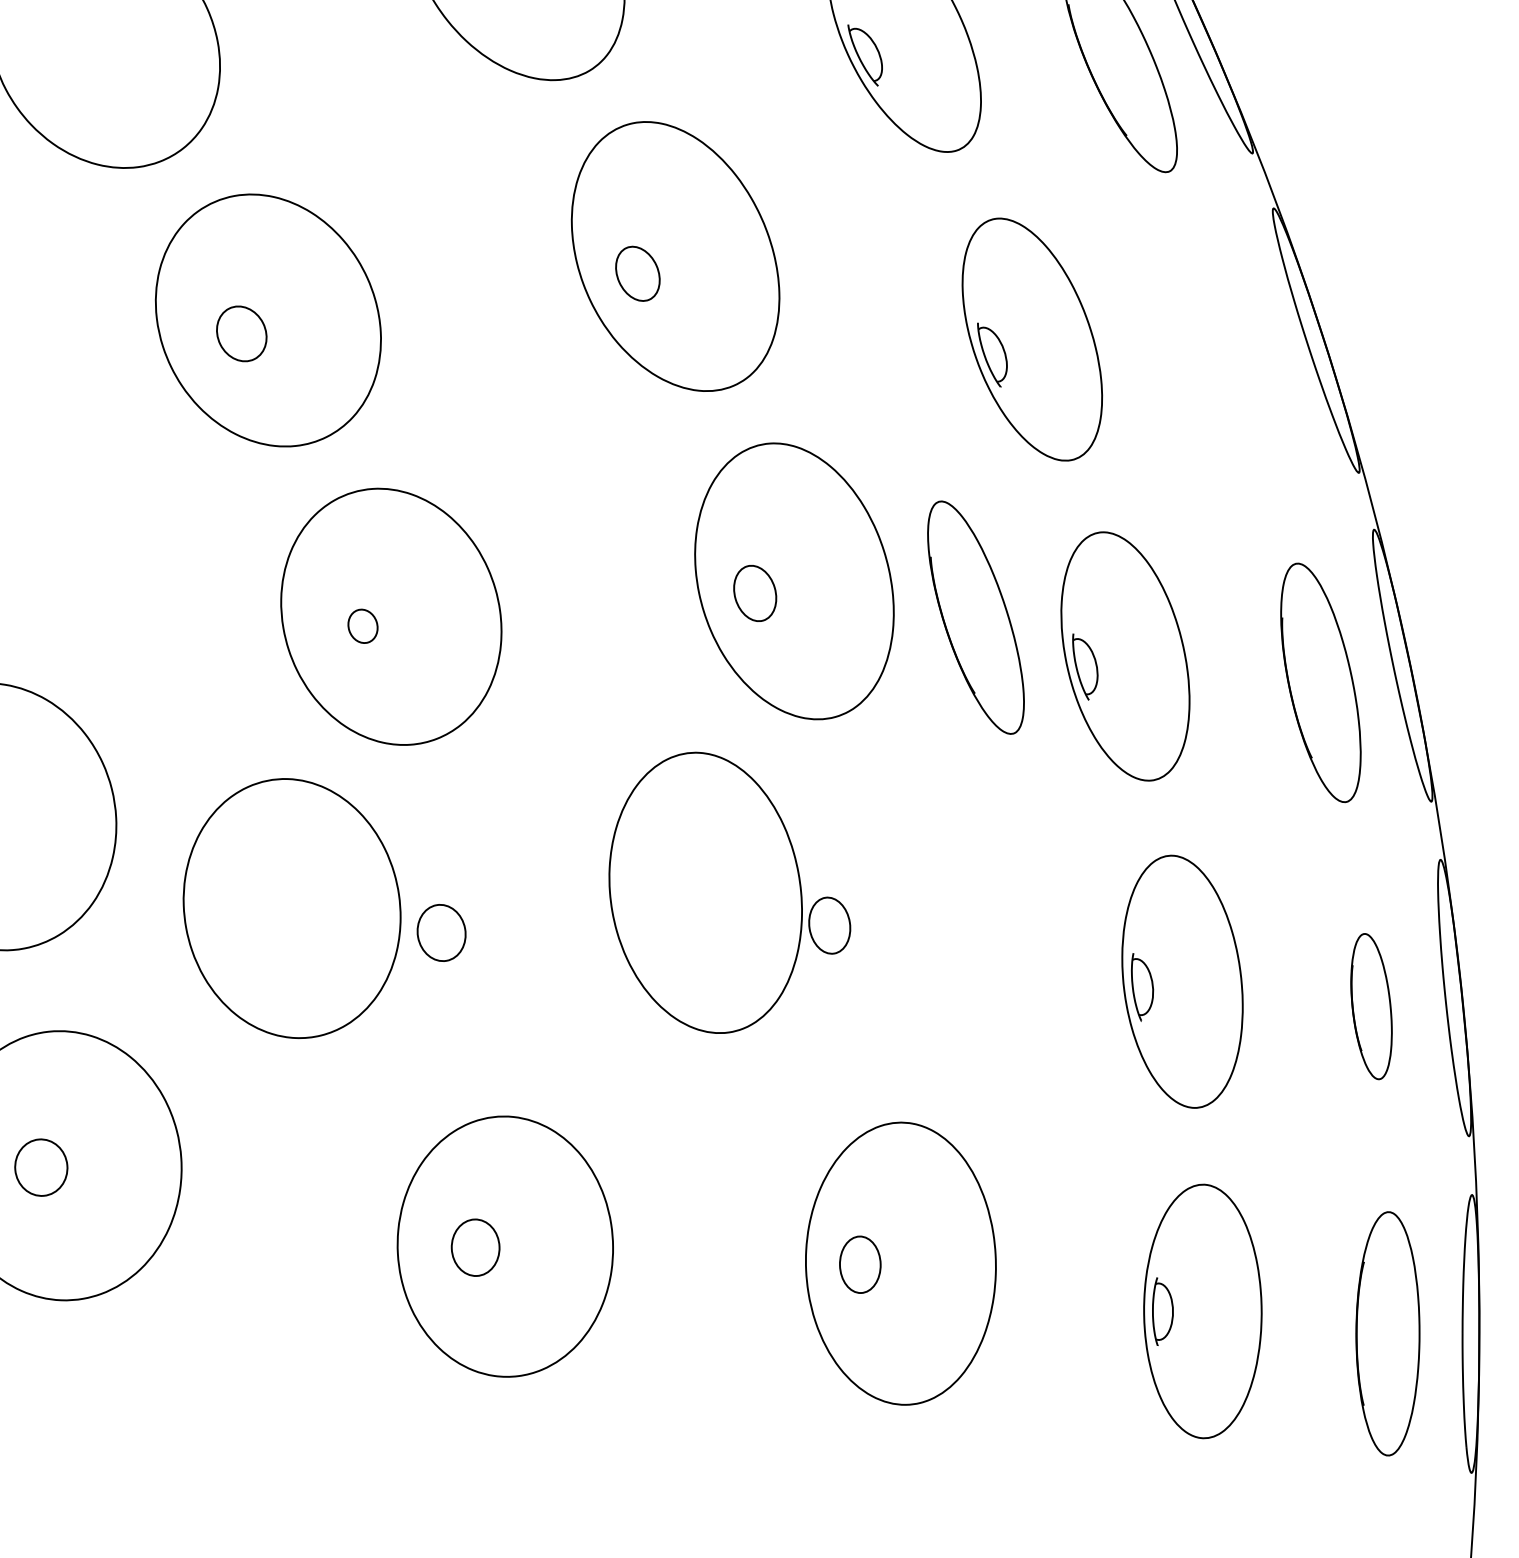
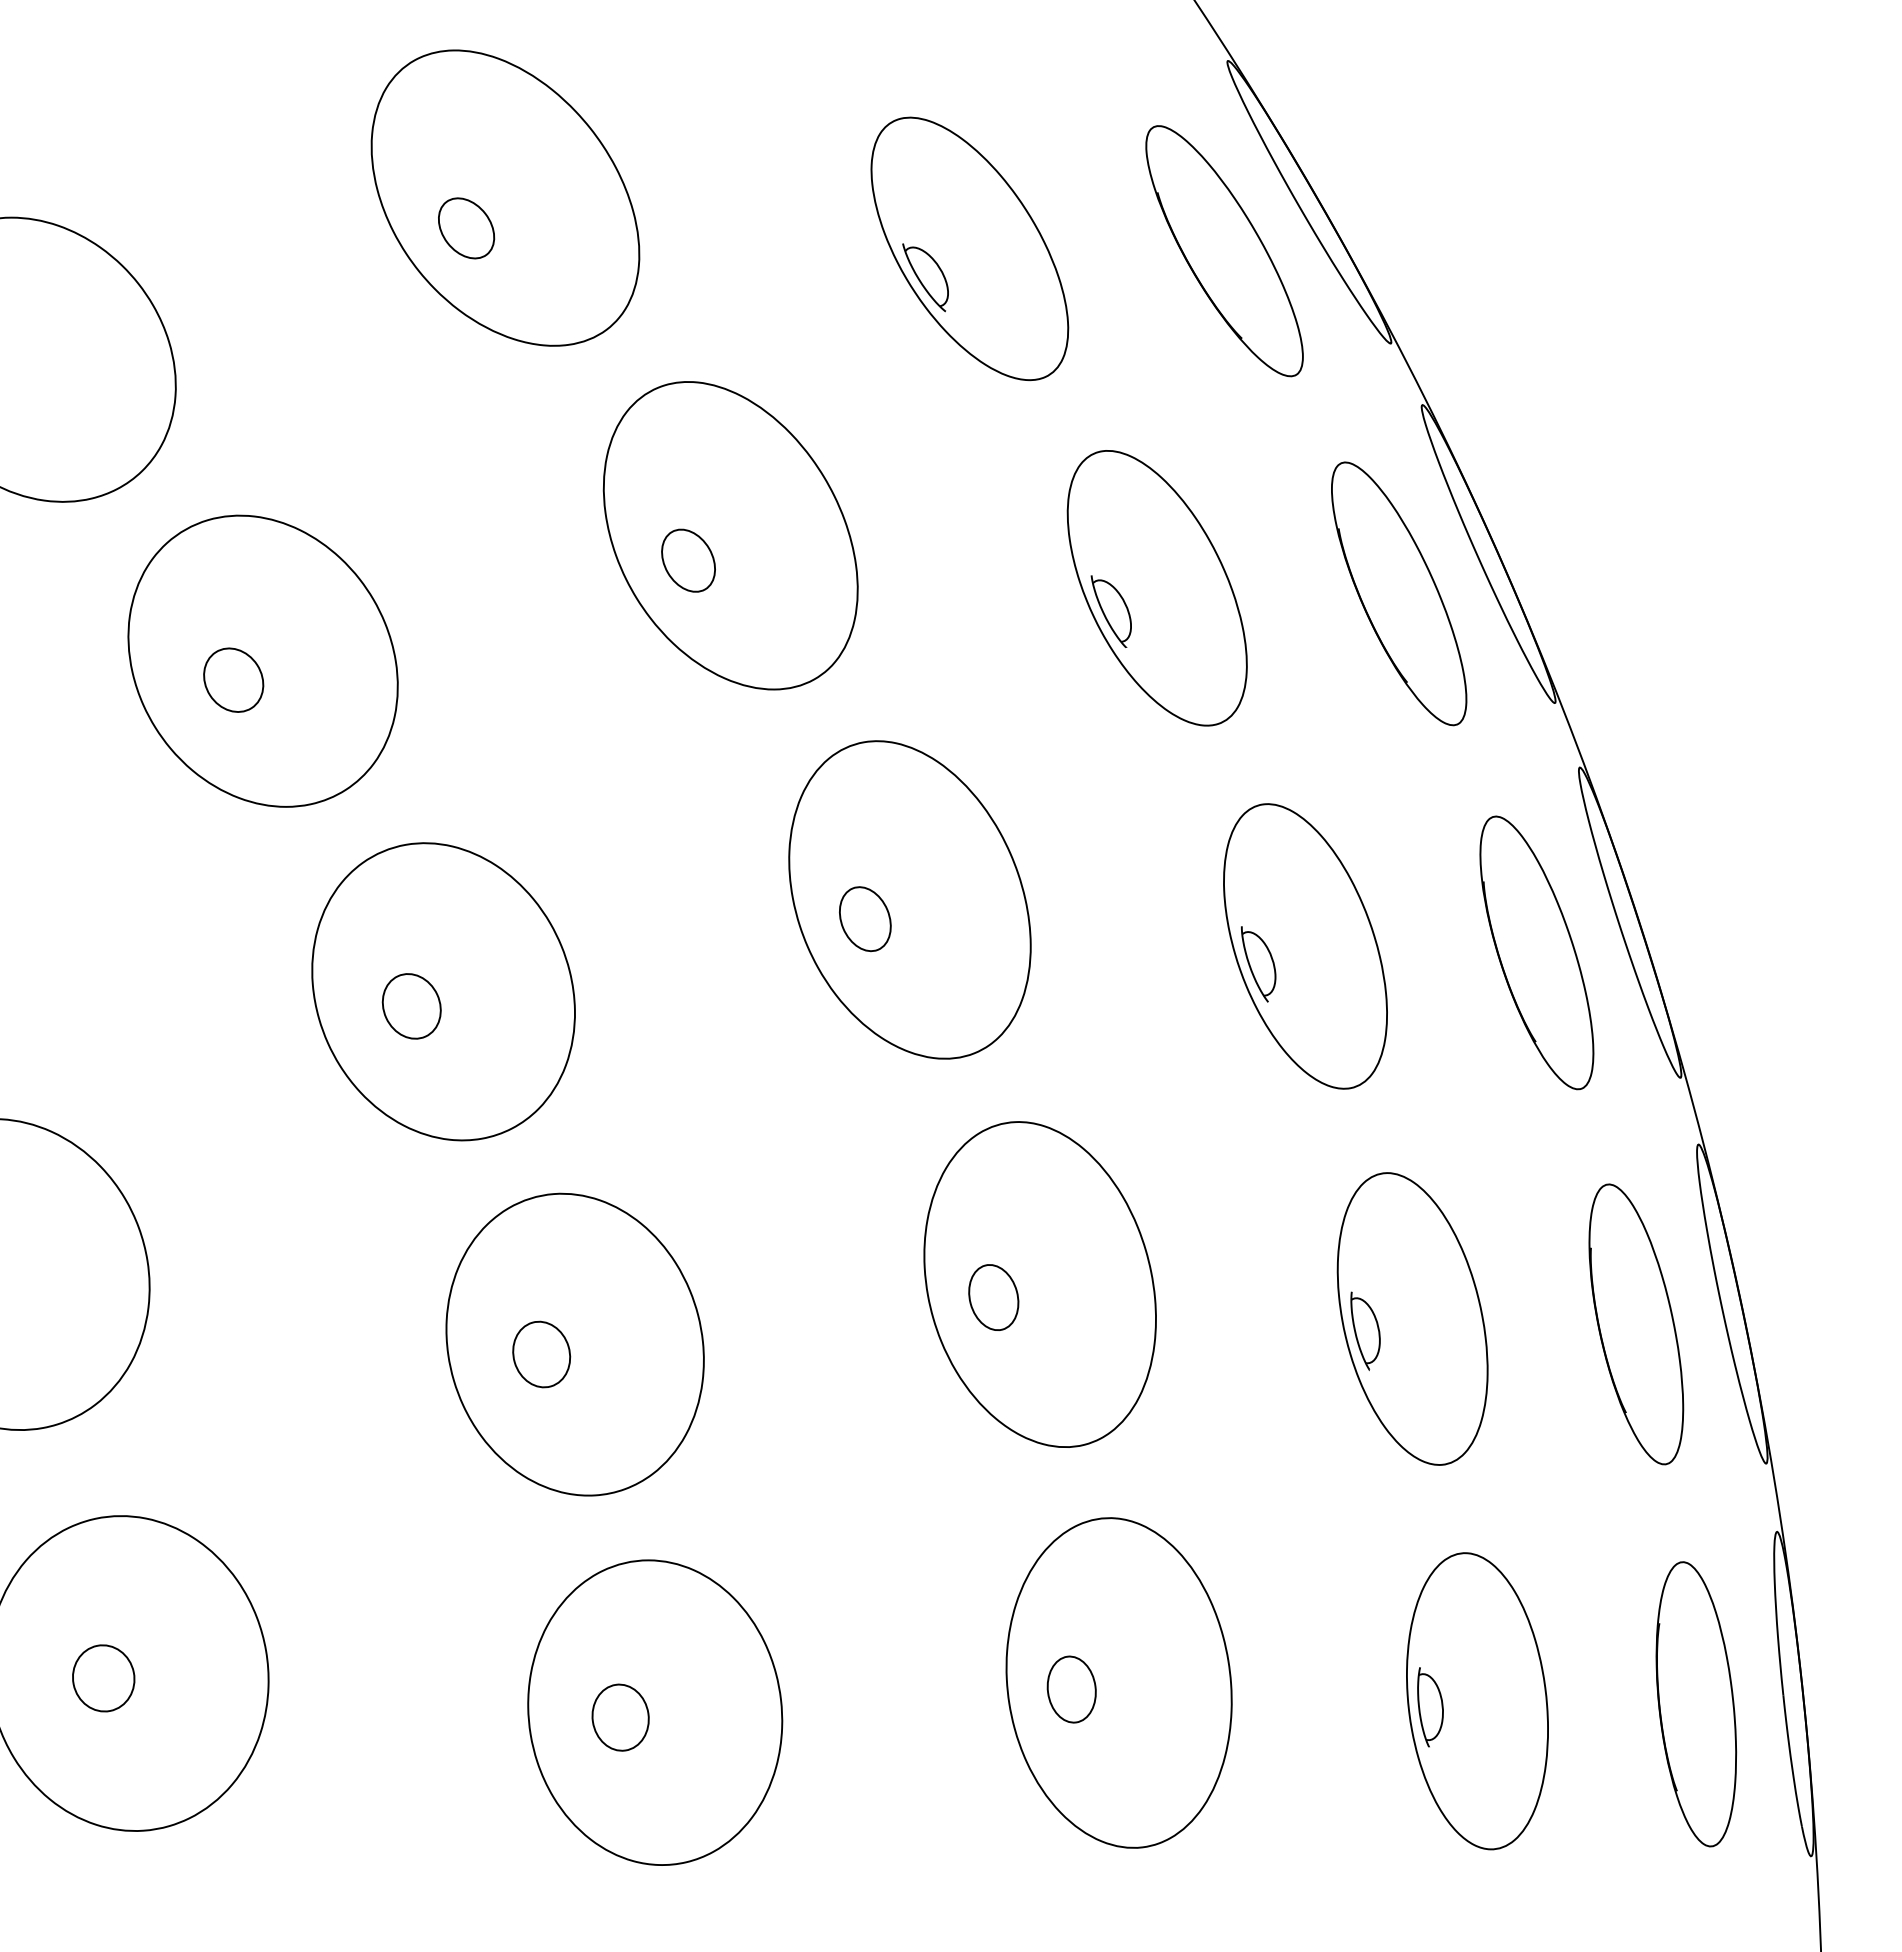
part: (976, 617) -> (1399, 593), moved
part: (362, 626) -> (411, 1006), size x1.67
part: (705, 892) -> (1039, 1284), moved
part: (291, 908) -> (574, 1344), moved
part: (1371, 1006) -> (1636, 1324), size x1.67

